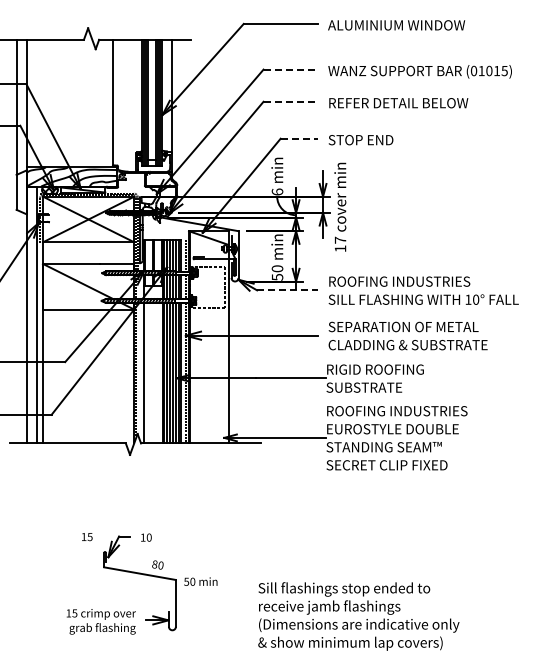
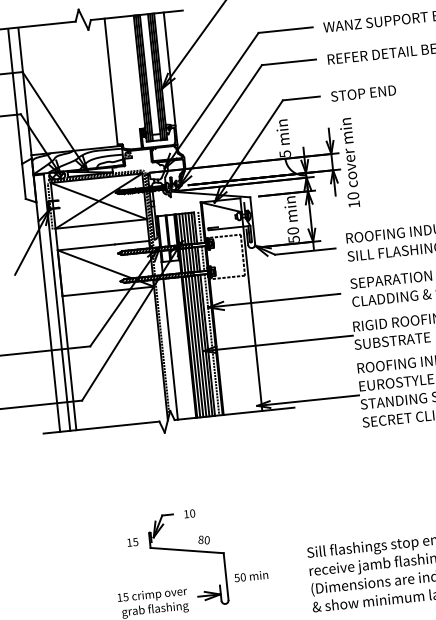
line: (290, 69) -> (285, 30), dashed -> solid
line: (290, 101) -> (288, 62), dashed -> solid
line: (299, 138) -> (301, 98), dashed -> solid
text: (277, 191) -> (285, 153), 6 -> 5
text: (340, 239) -> (353, 195), 17 -> 10
line: (287, 290) -> (305, 251), dashed -> solid
text: (87, 537) -> (133, 542), moved
text: (200, 581) -> (250, 576), moved

